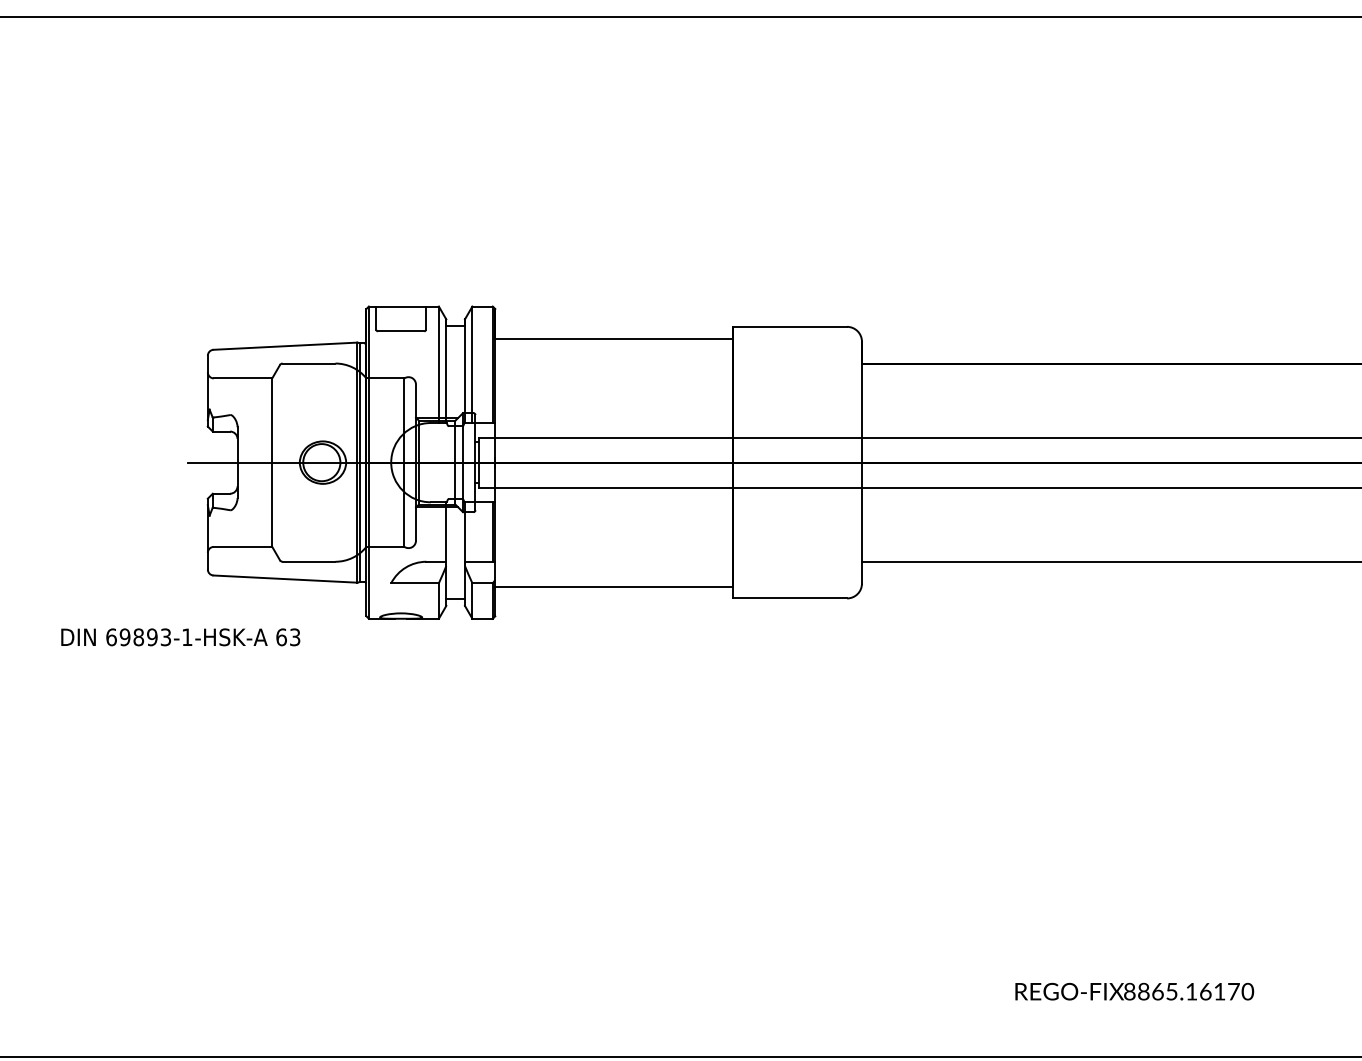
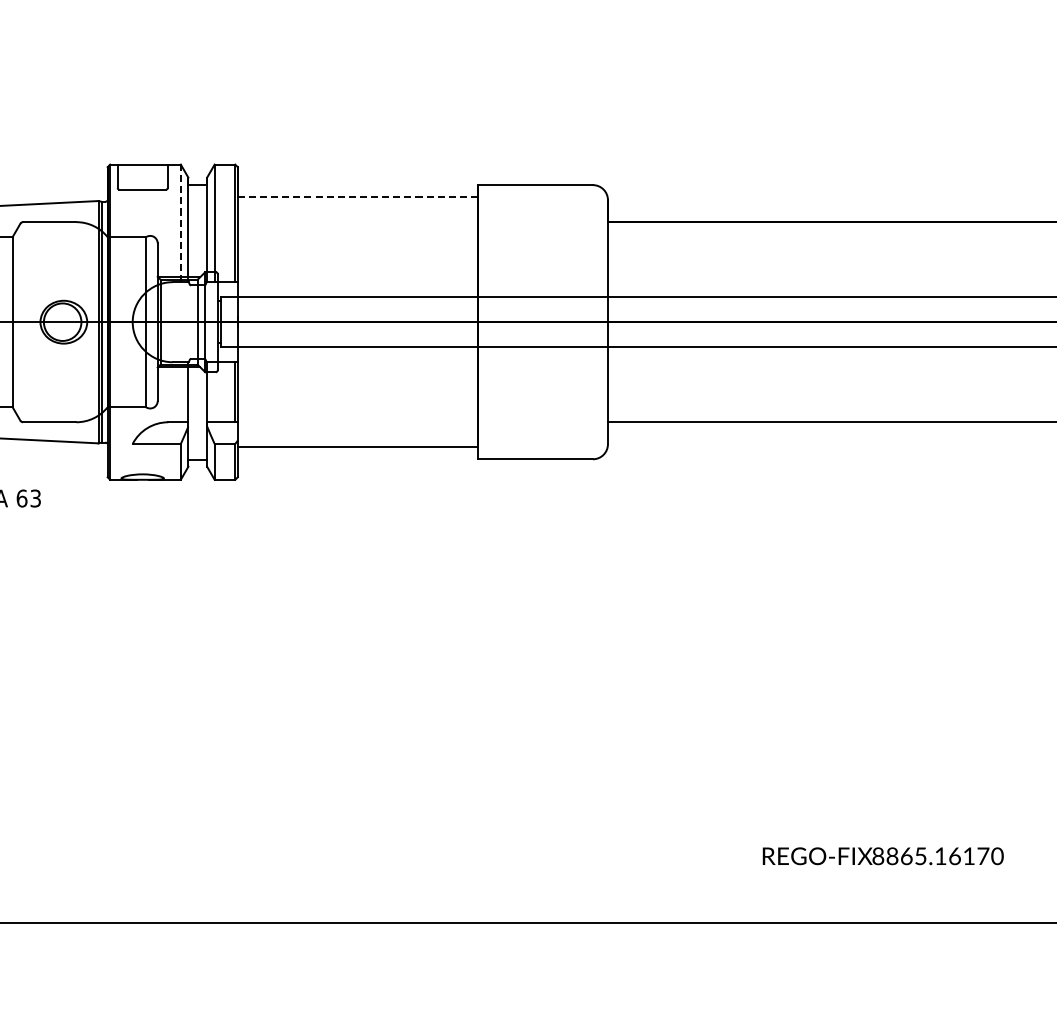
line: (614, 338) -> (358, 196), solid -> dashed
line: (438, 364) -> (180, 223), solid -> dashed

